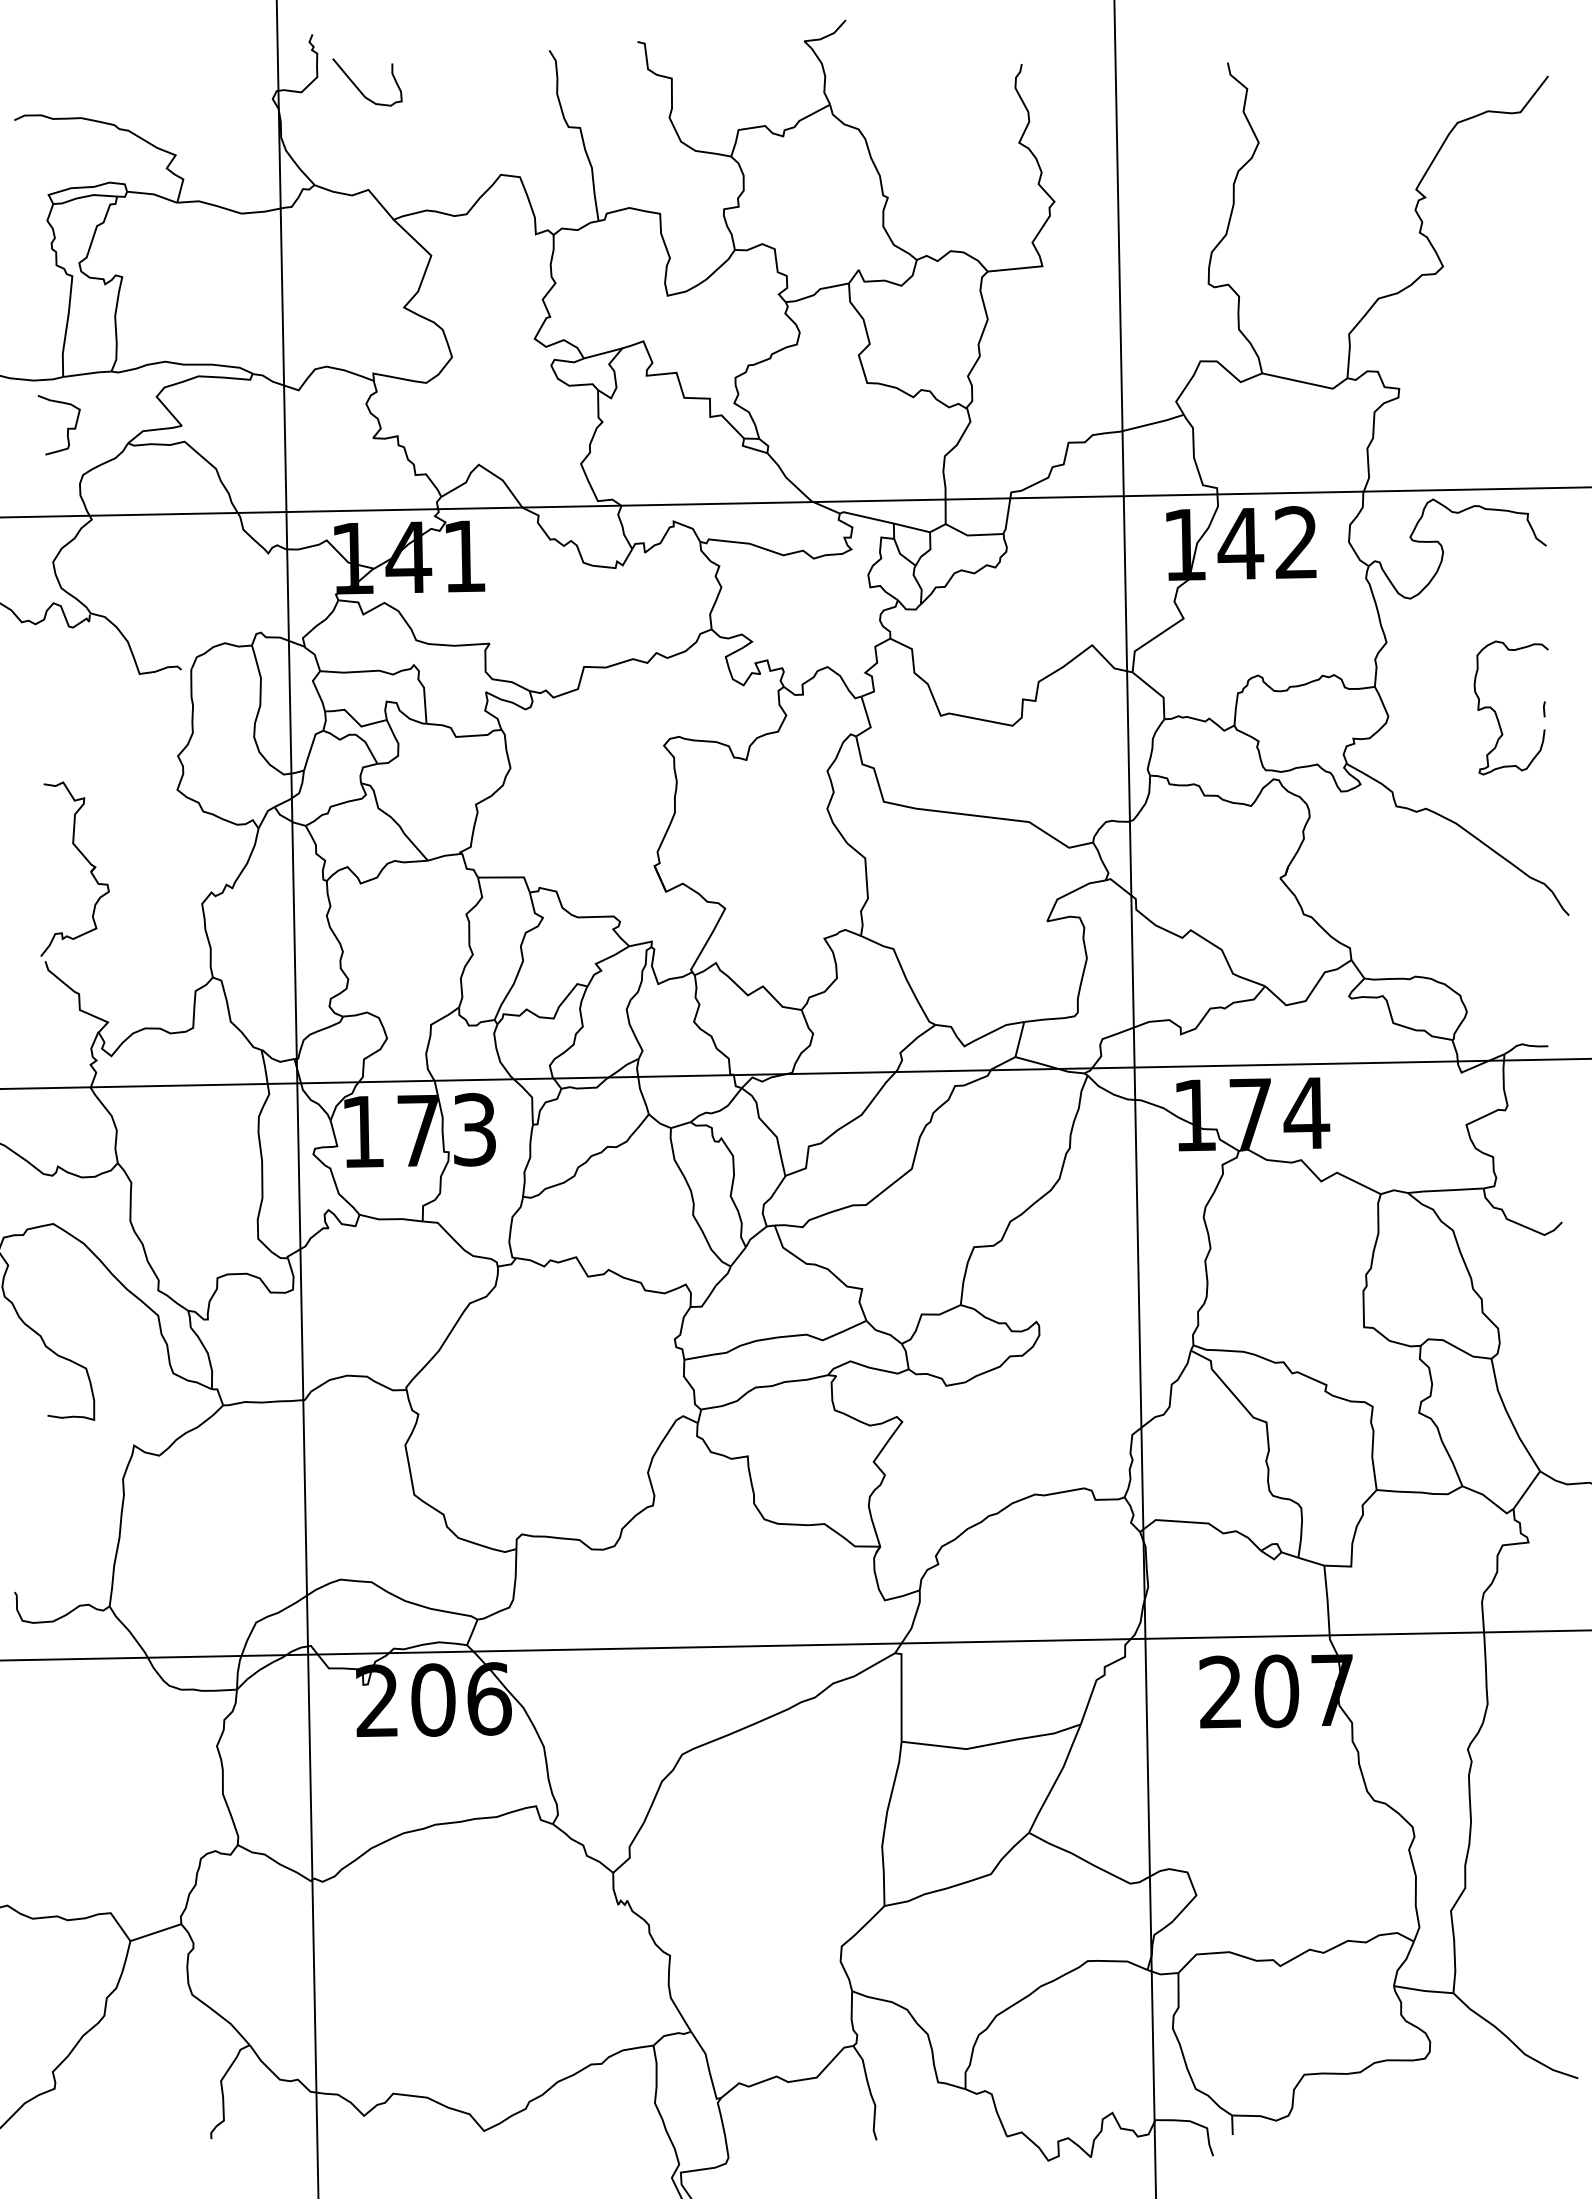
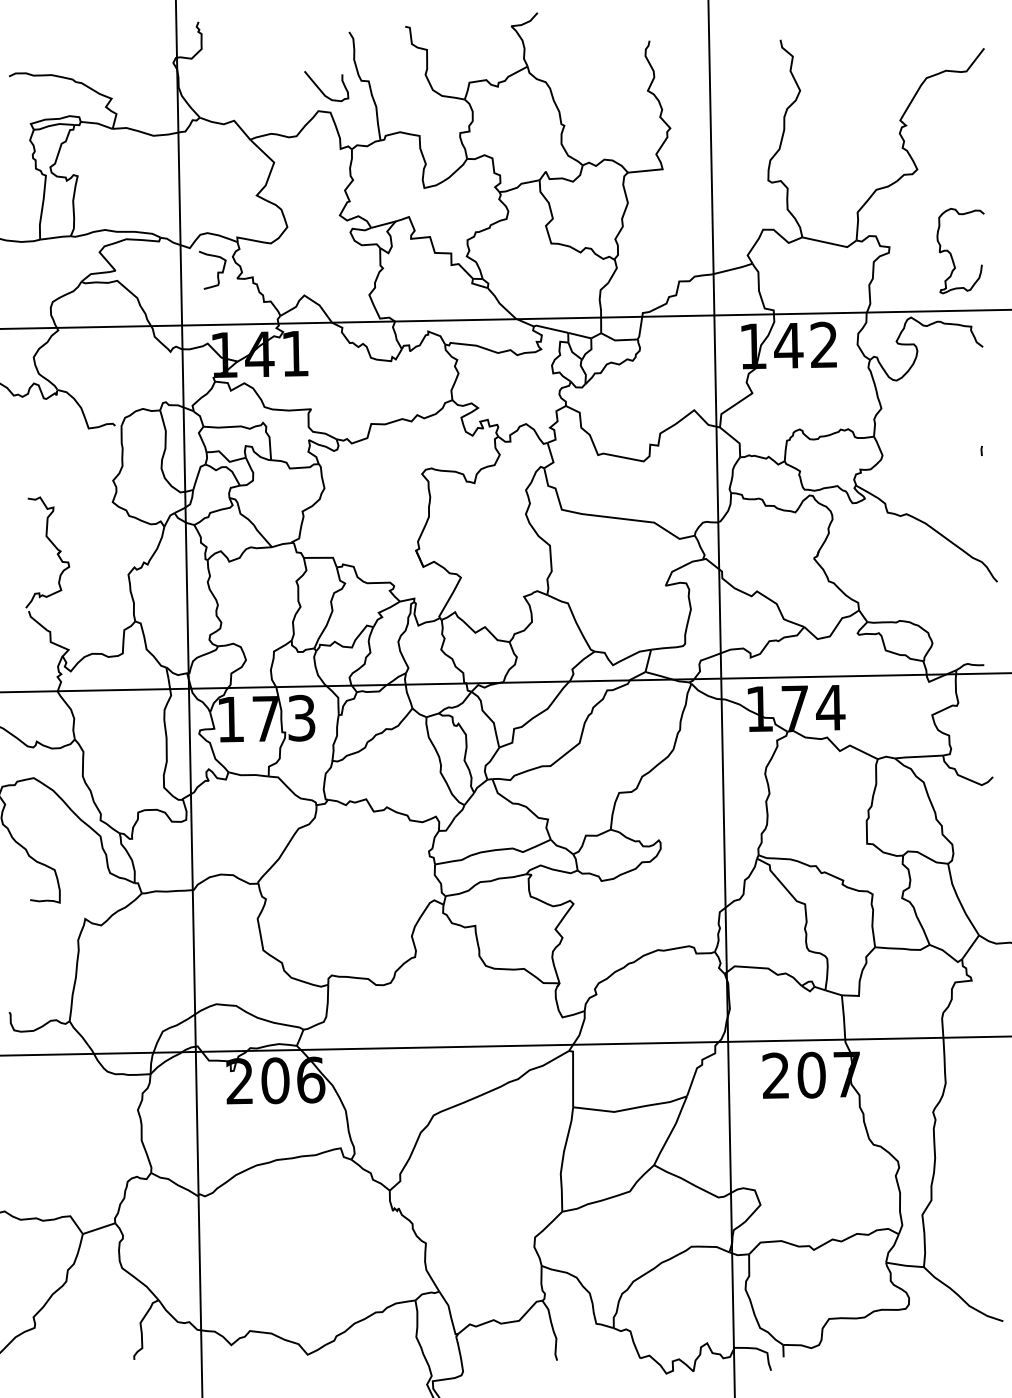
curve: (357, 85) -> (320, 88), moved
curve: (66, 427) -> (217, 271), moved
curve: (1498, 714) -> (952, 255), moved

